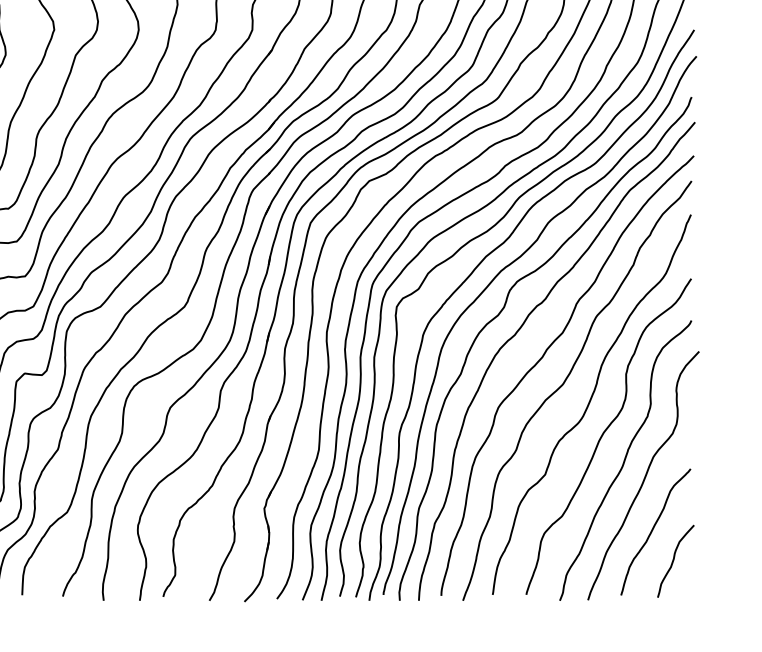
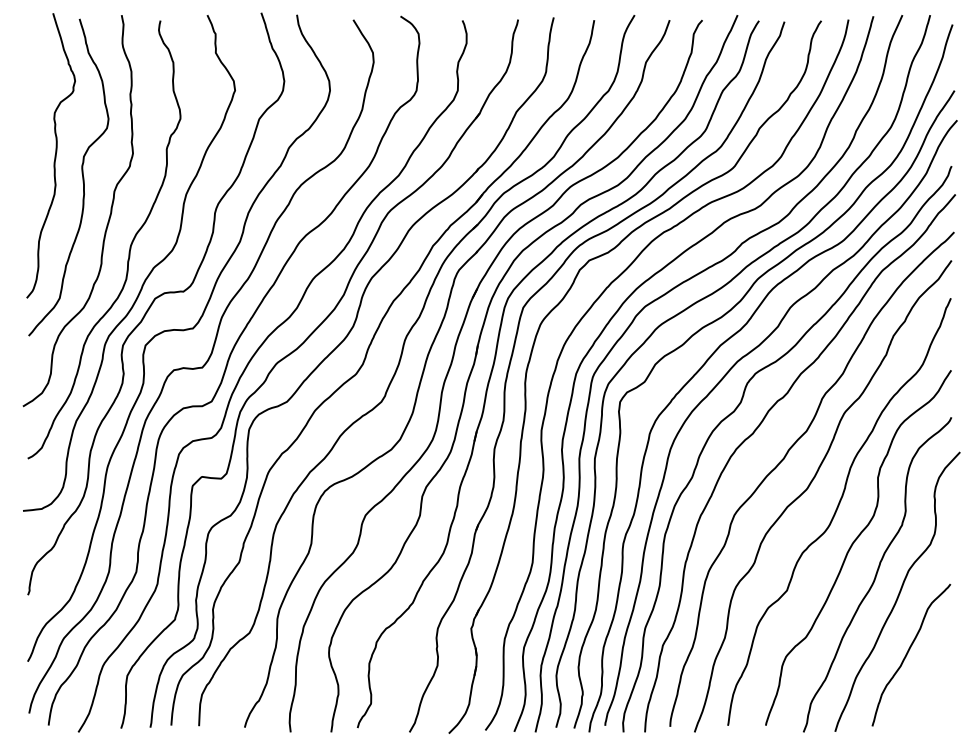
curve: (674, 559) -> (932, 686), removed

